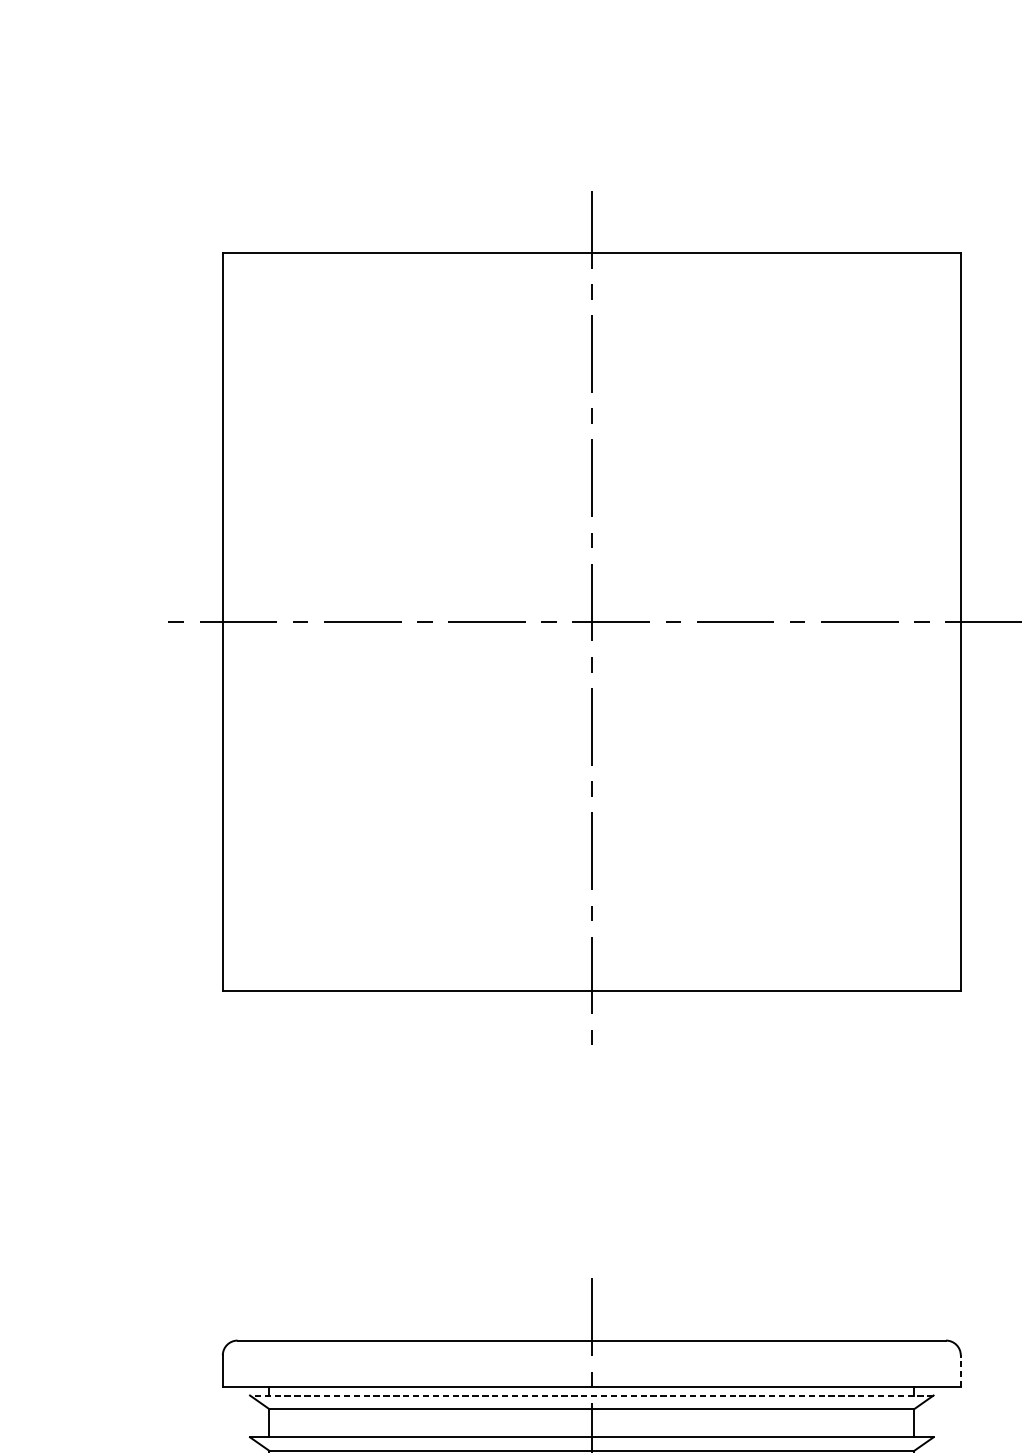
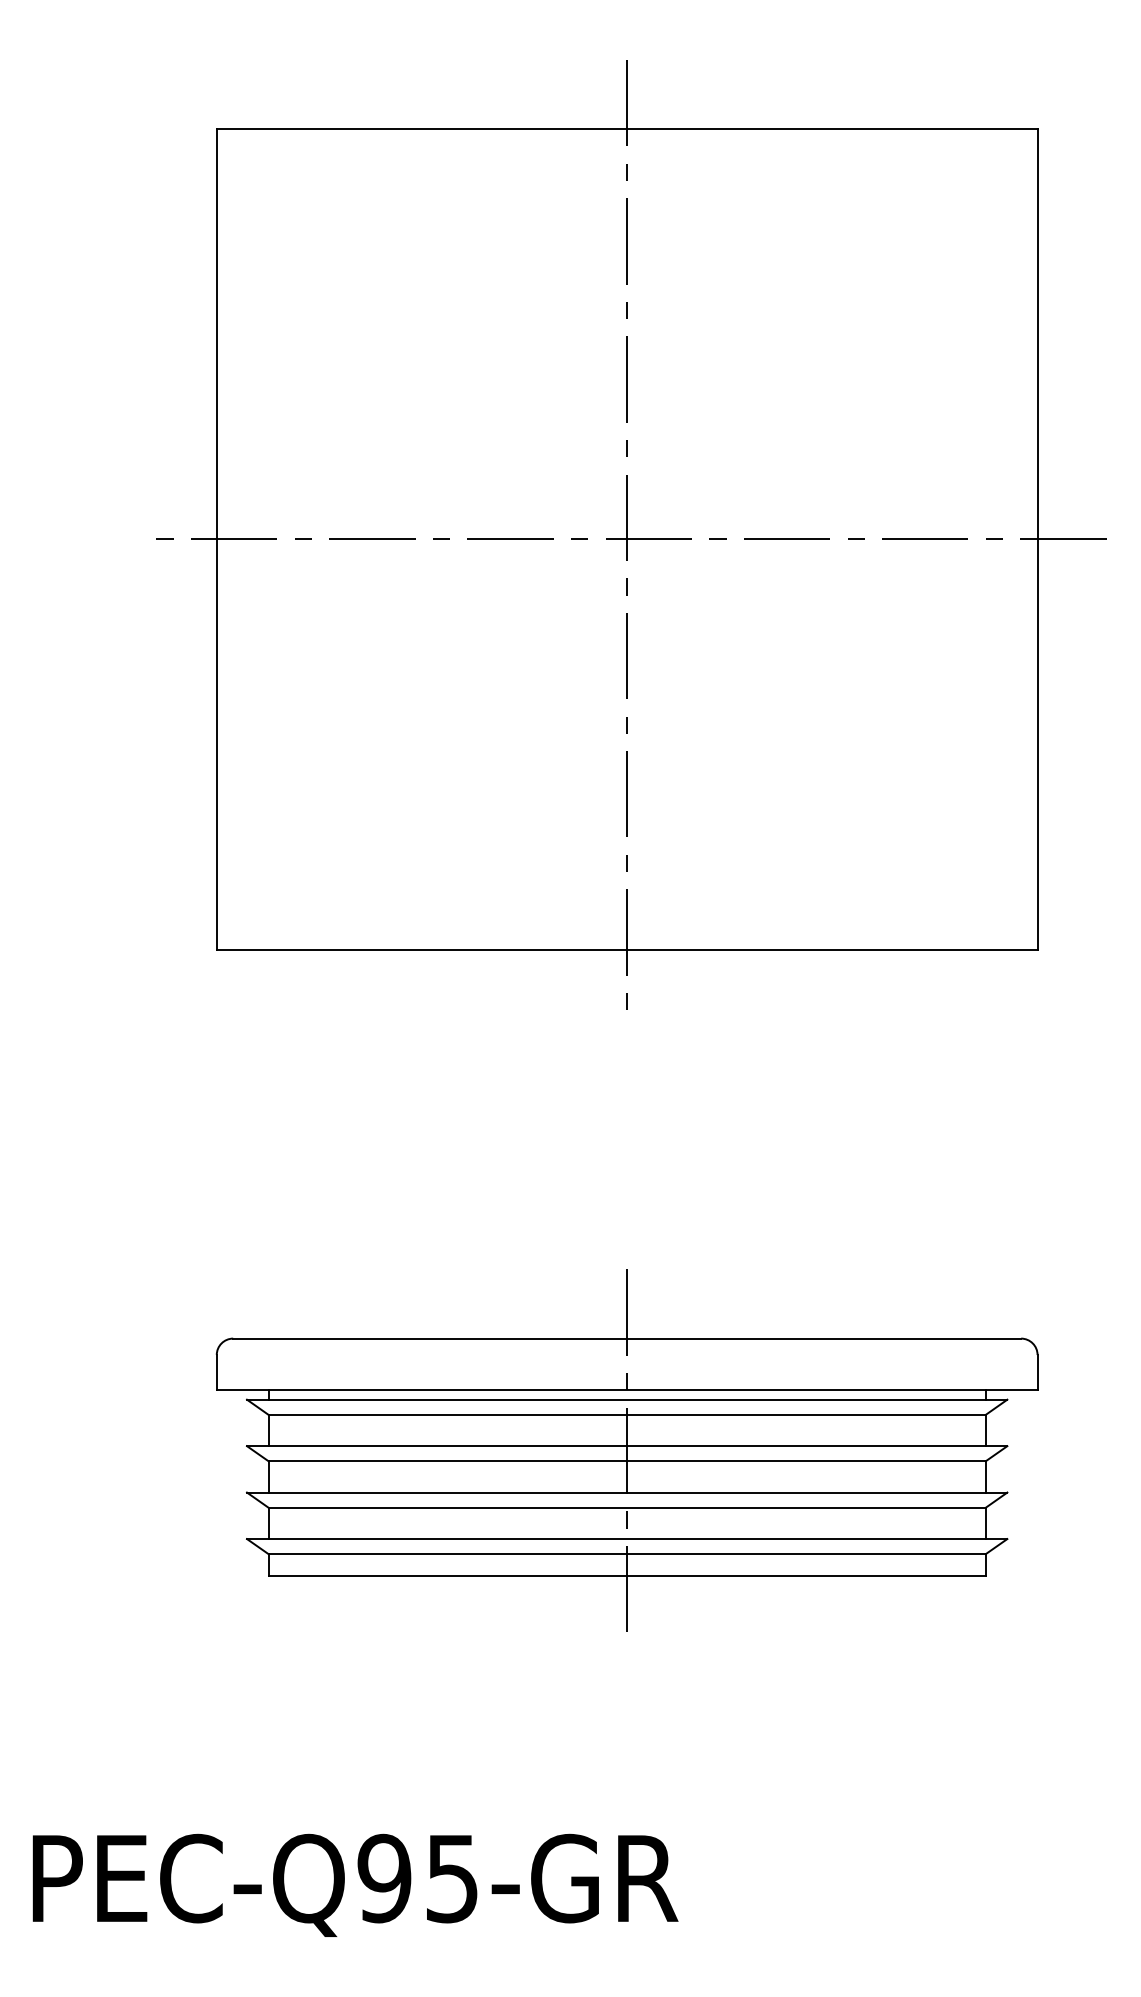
line: (960, 1371) -> (1037, 1372), dashed -> solid
line: (591, 1395) -> (626, 1399), dashed -> solid

